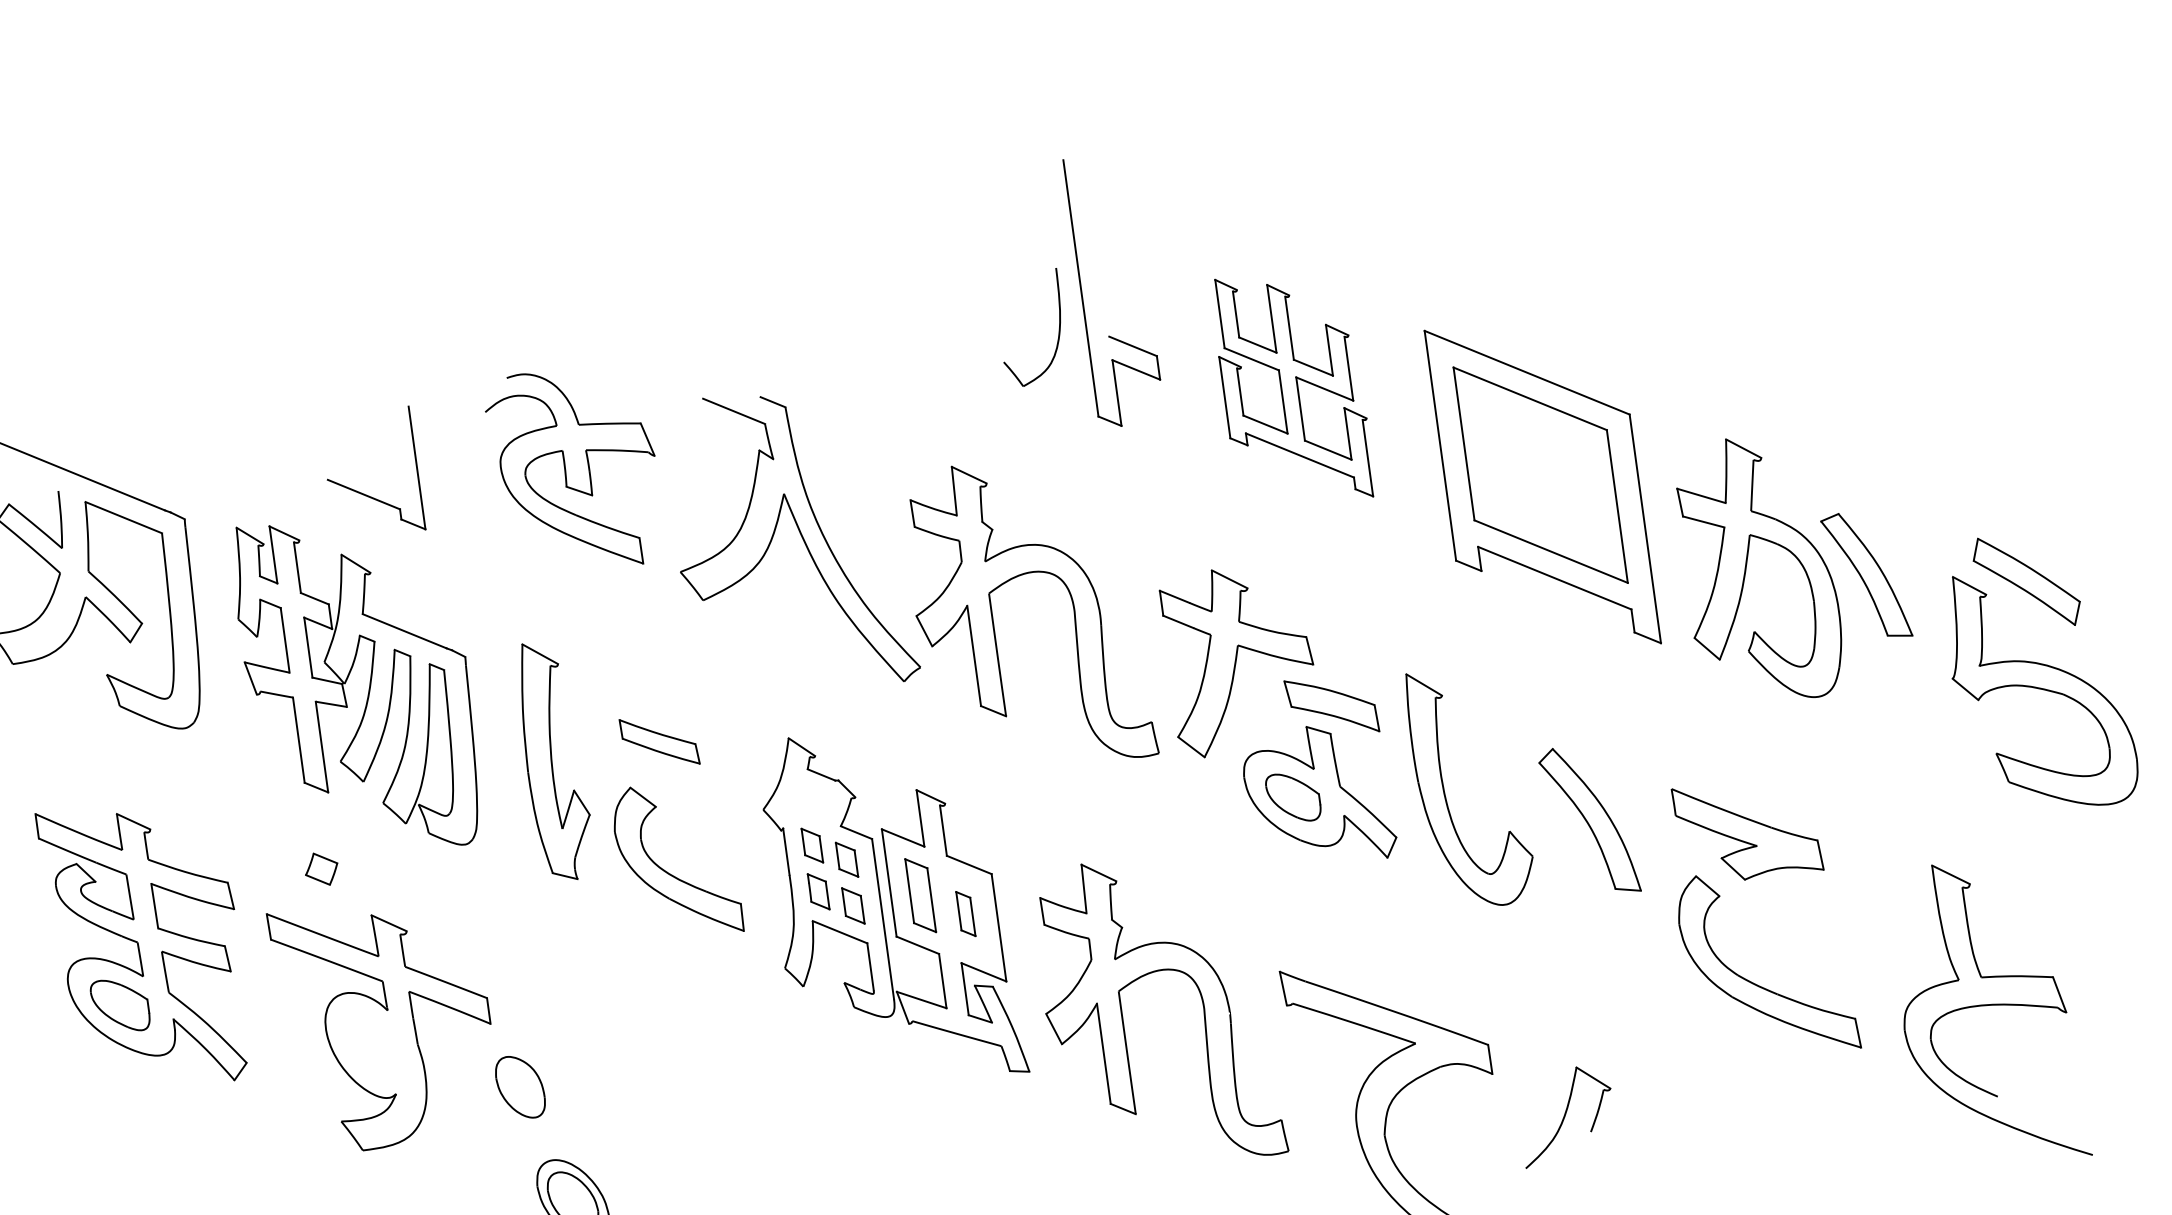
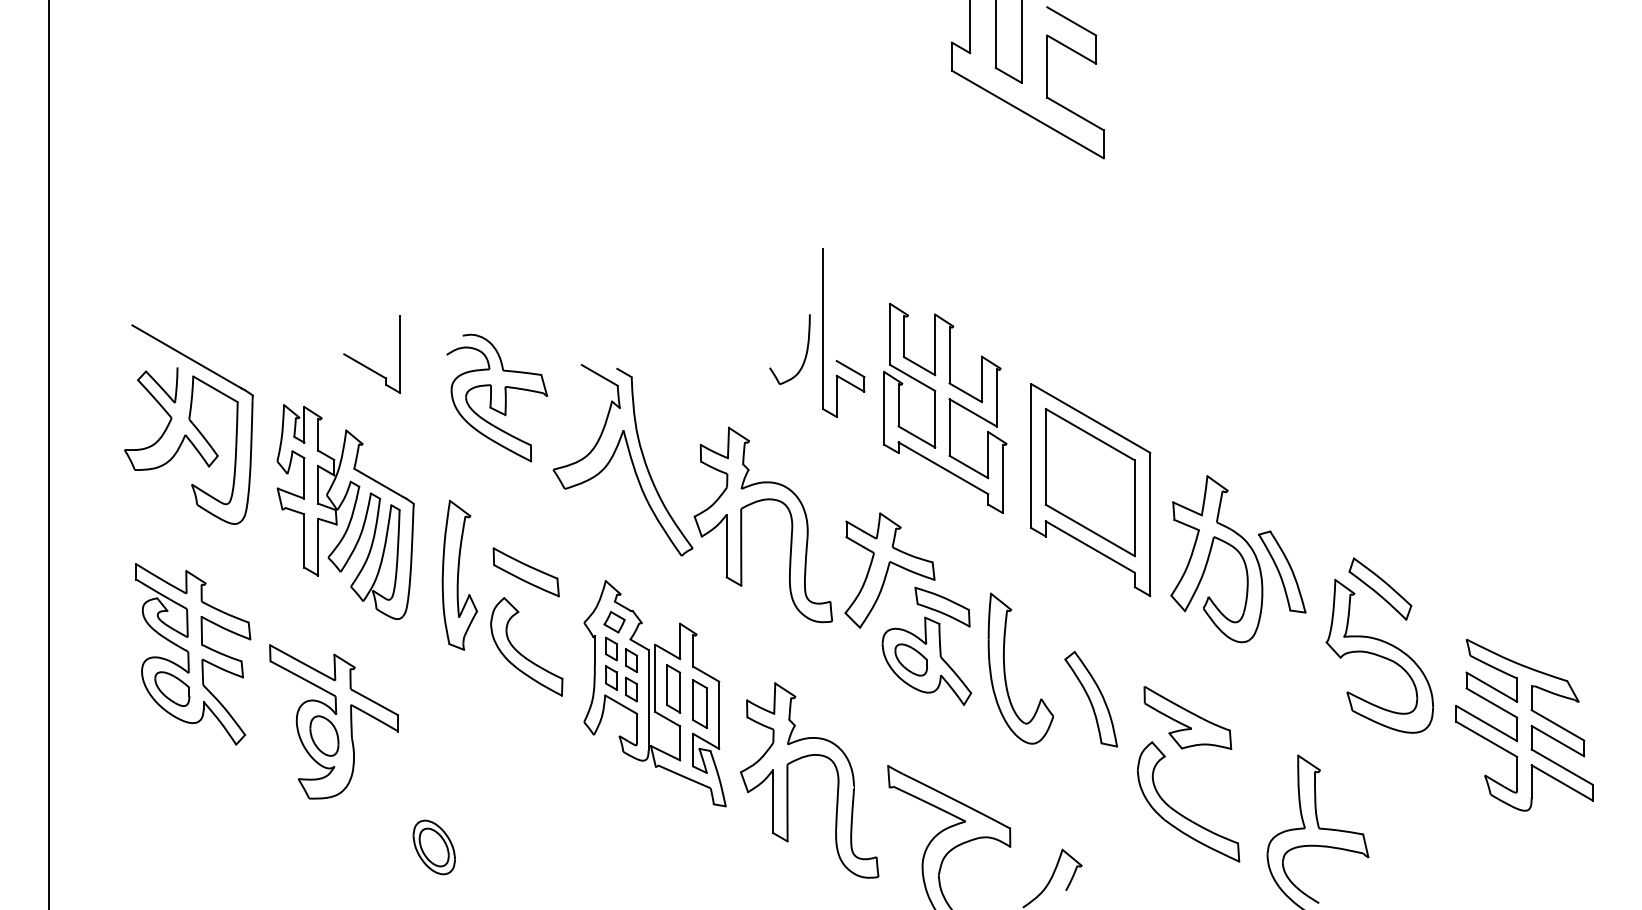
part: (1292, 387) -> (945, 407), size x1.43
part: (362, 491) -> (364, 364), moved
part: (658, 742) -> (525, 572), size x1.43
part: (321, 869) -> (614, 622), moved
part: (965, 913) -> (699, 703), size x1.67
part: (520, 1086) -> (324, 735), moved

